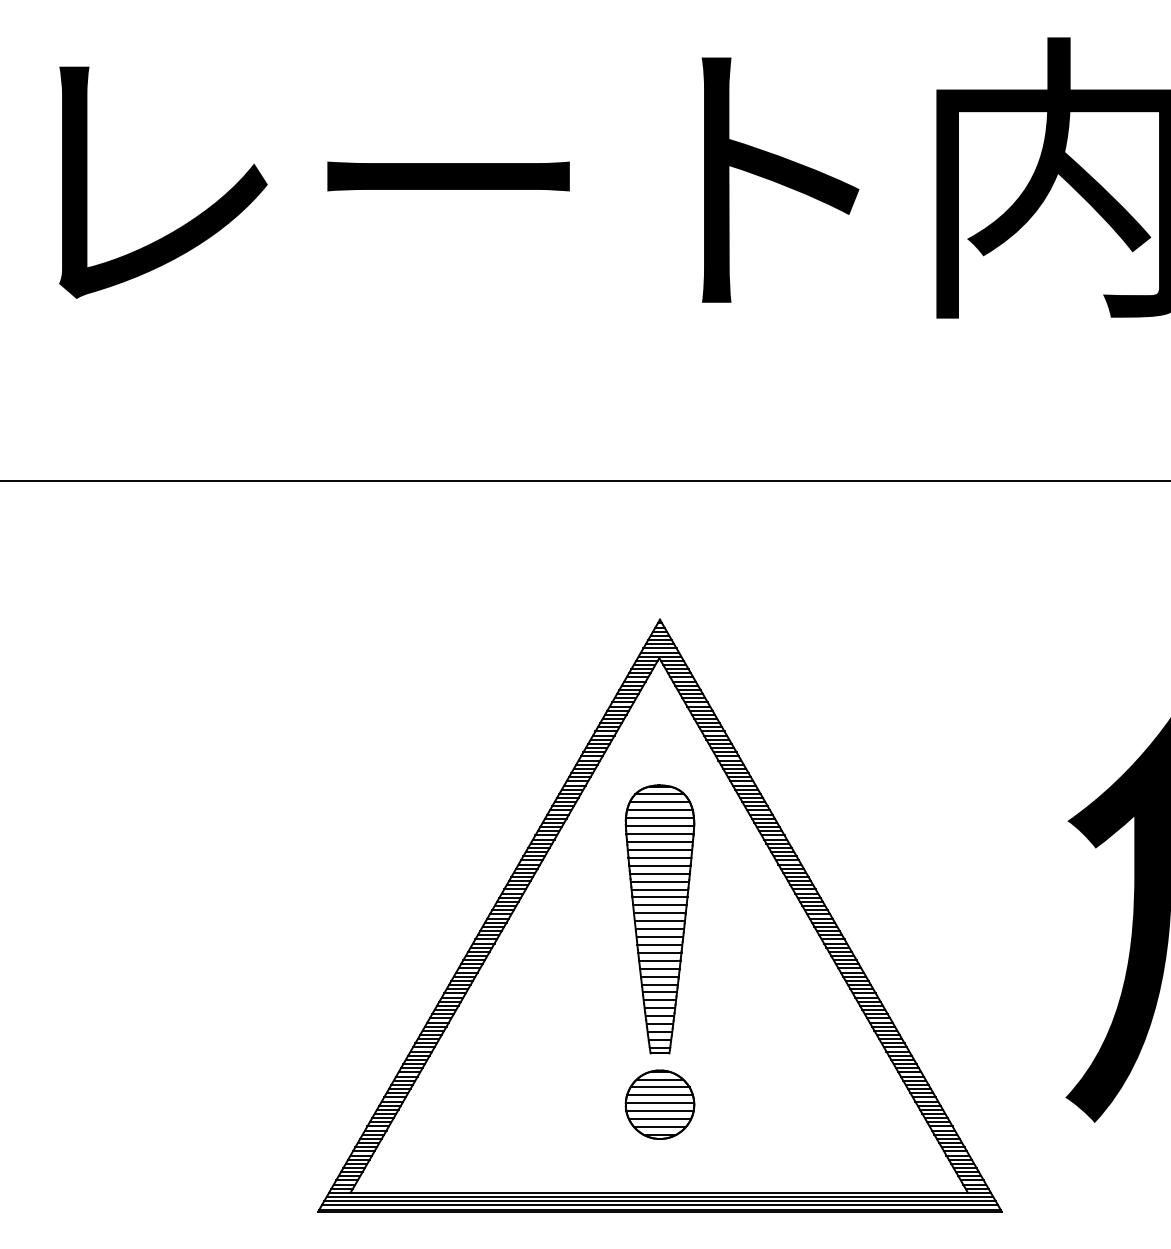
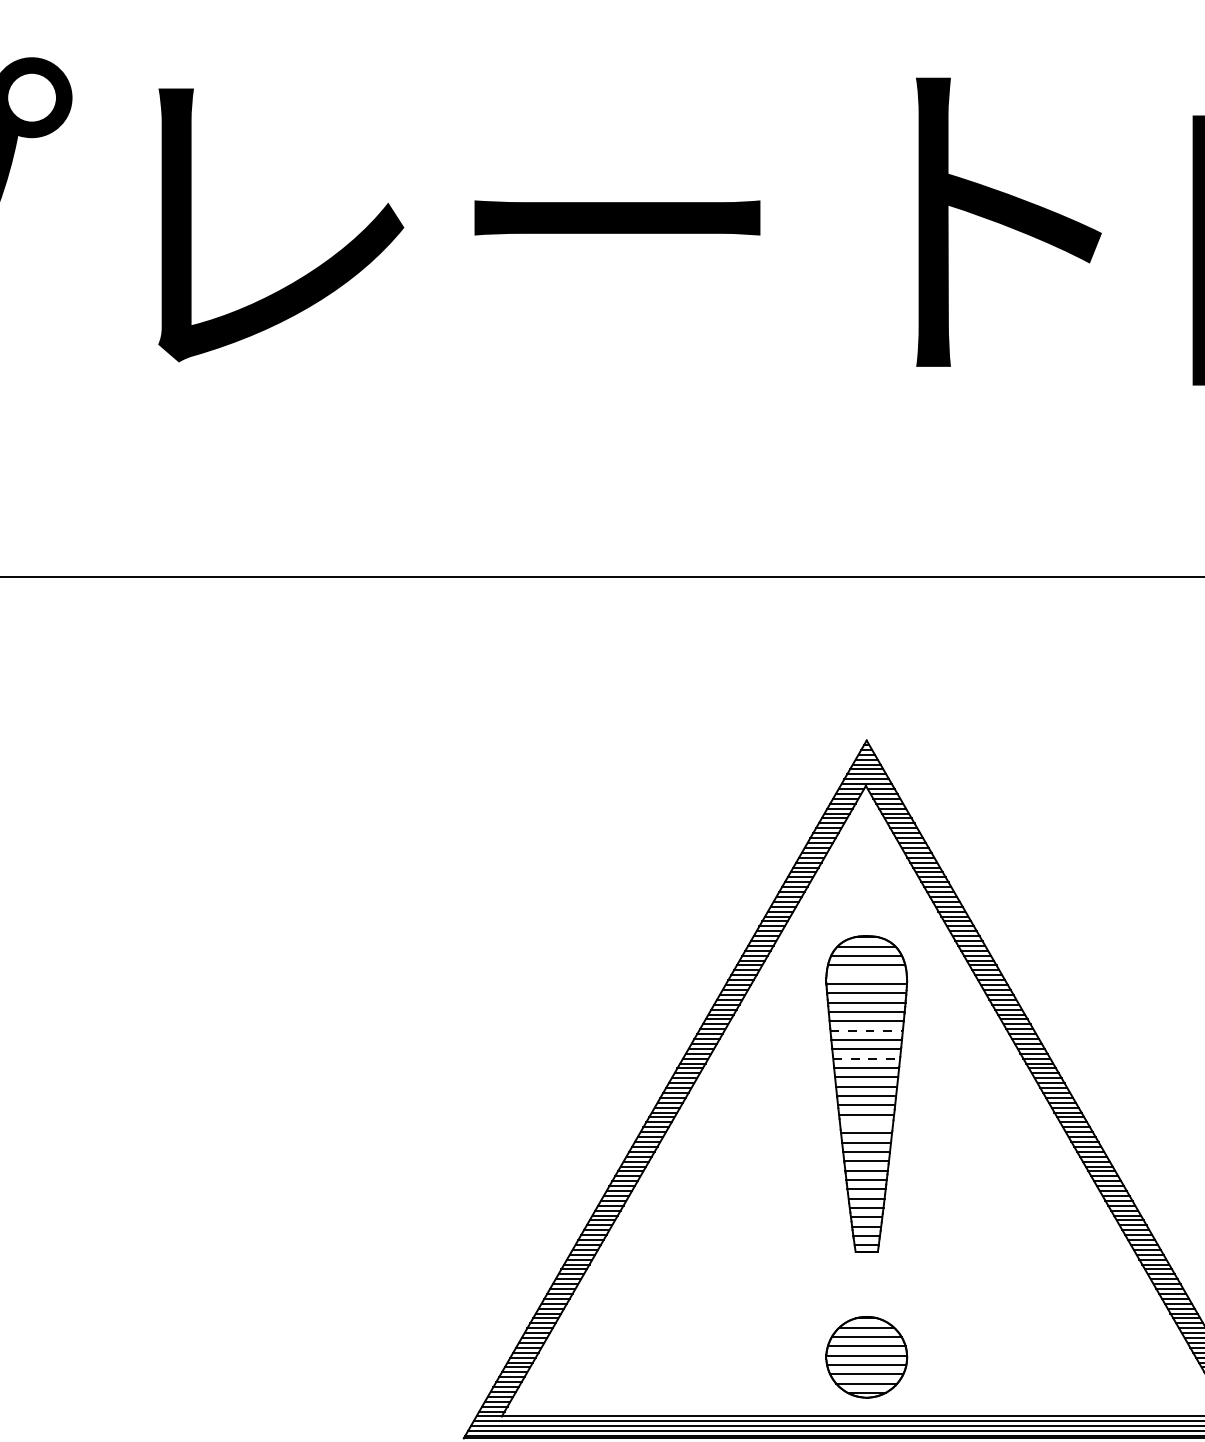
line: (659, 818) -> (866, 974), removed
line: (659, 865) -> (866, 1030), solid -> dashed
line: (660, 889) -> (867, 1058), solid -> dashed
line: (659, 944) -> (866, 1123), removed
part: (659, 1104) -> (866, 1357), moved

